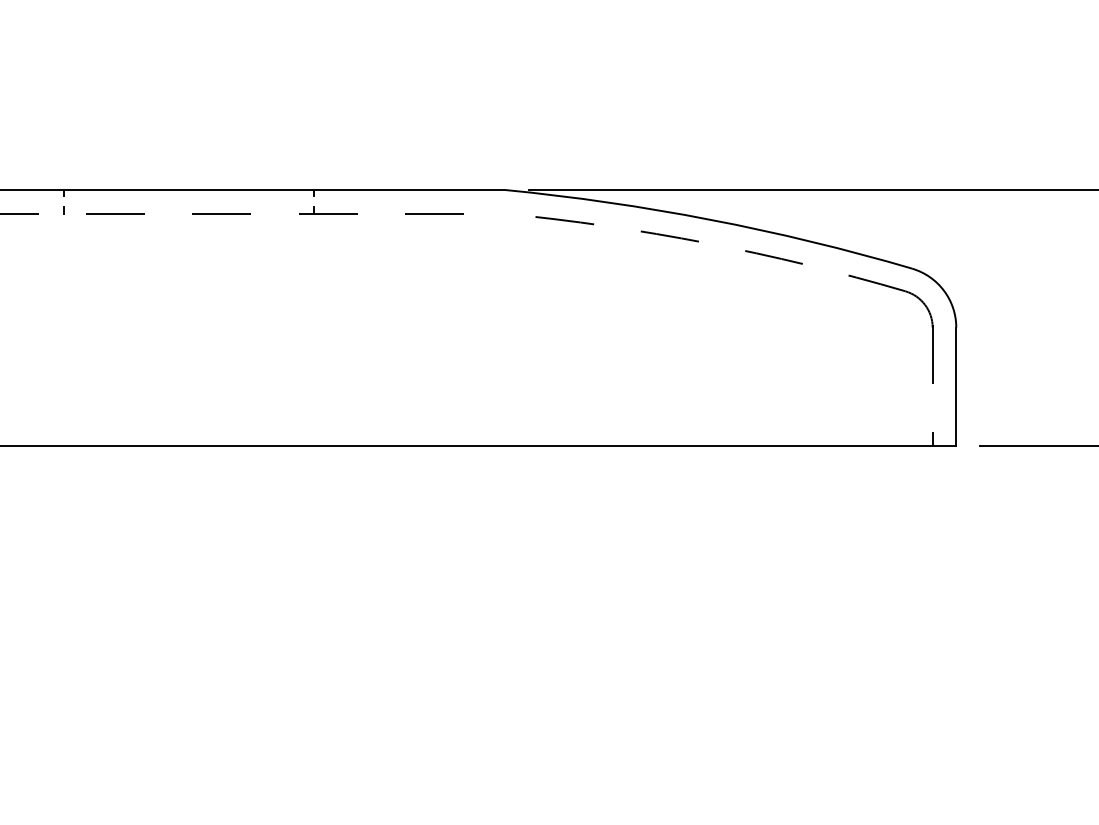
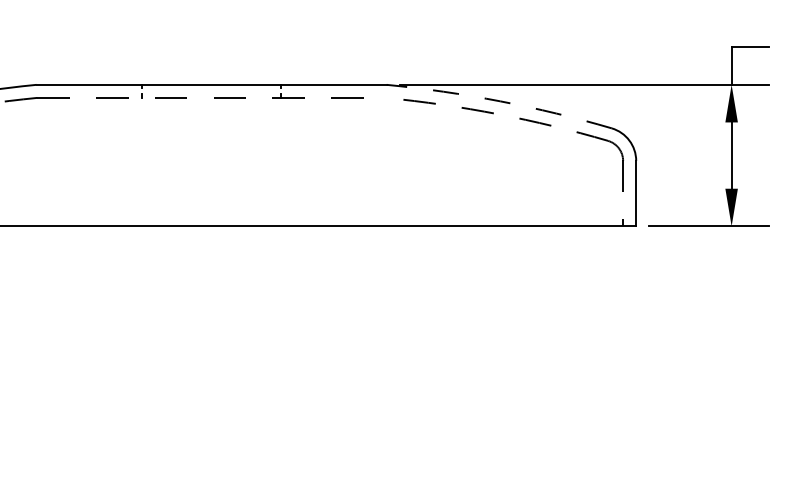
arc: (710, 220) -> (500, 101), solid -> dashed

